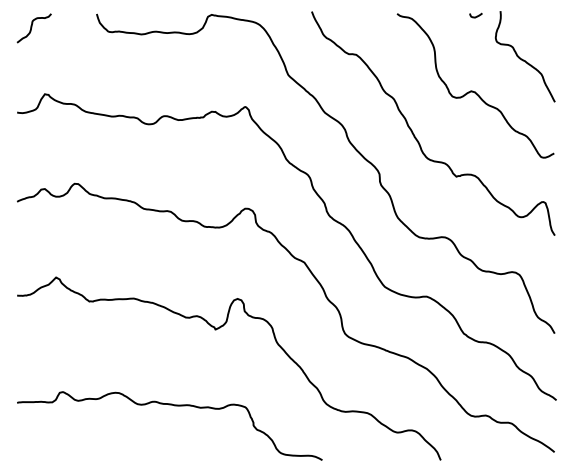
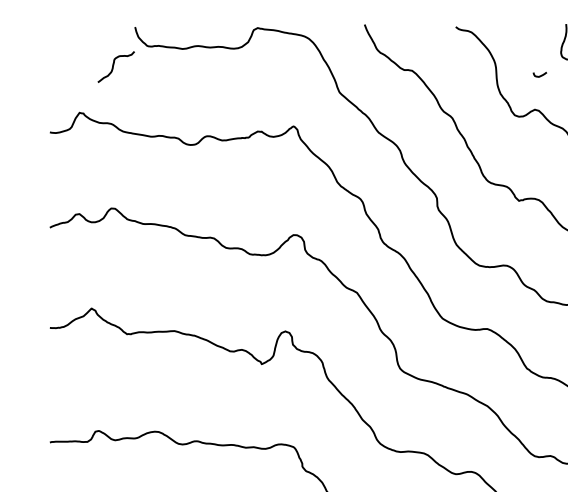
curve: (476, 15) -> (540, 74), moved
curve: (32, 27) -> (114, 66), moved

